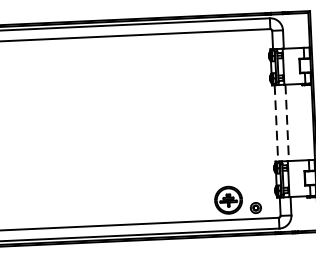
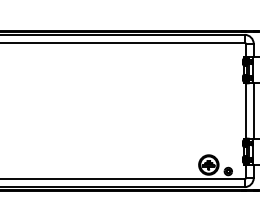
line: (275, 122) -> (245, 110), dashed -> solid
line: (286, 122) -> (253, 110), dashed -> solid

